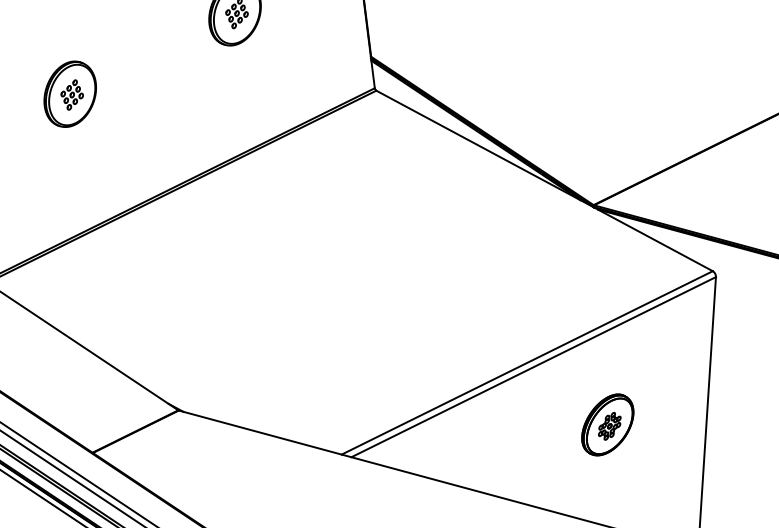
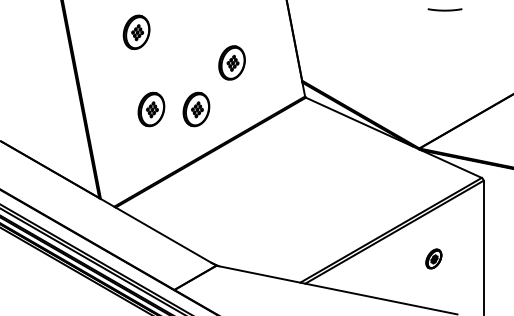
part: (159, 99) -> (196, 109), added
part: (607, 423) -> (433, 258), size x0.6

